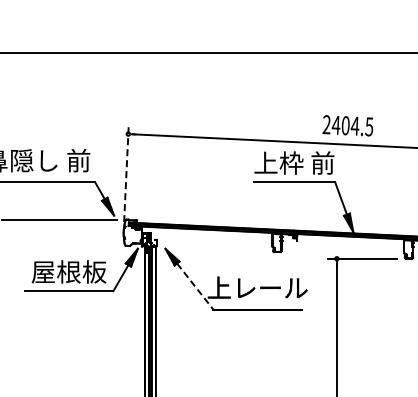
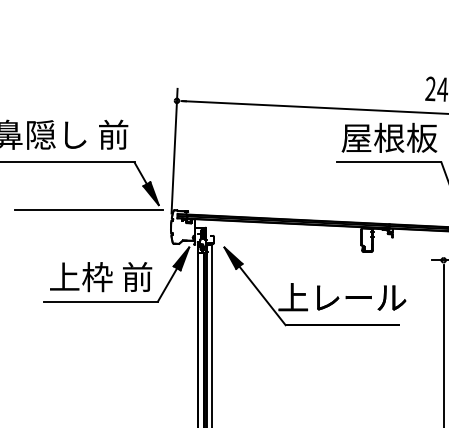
text: (294, 162) -> (389, 137), 上枠 前 -> 屋根板
line: (126, 173) -> (174, 151), dashed -> solid
text: (68, 271) -> (100, 276), 屋根板 -> 上枠 前
line: (195, 286) -> (262, 295), dashed -> solid

